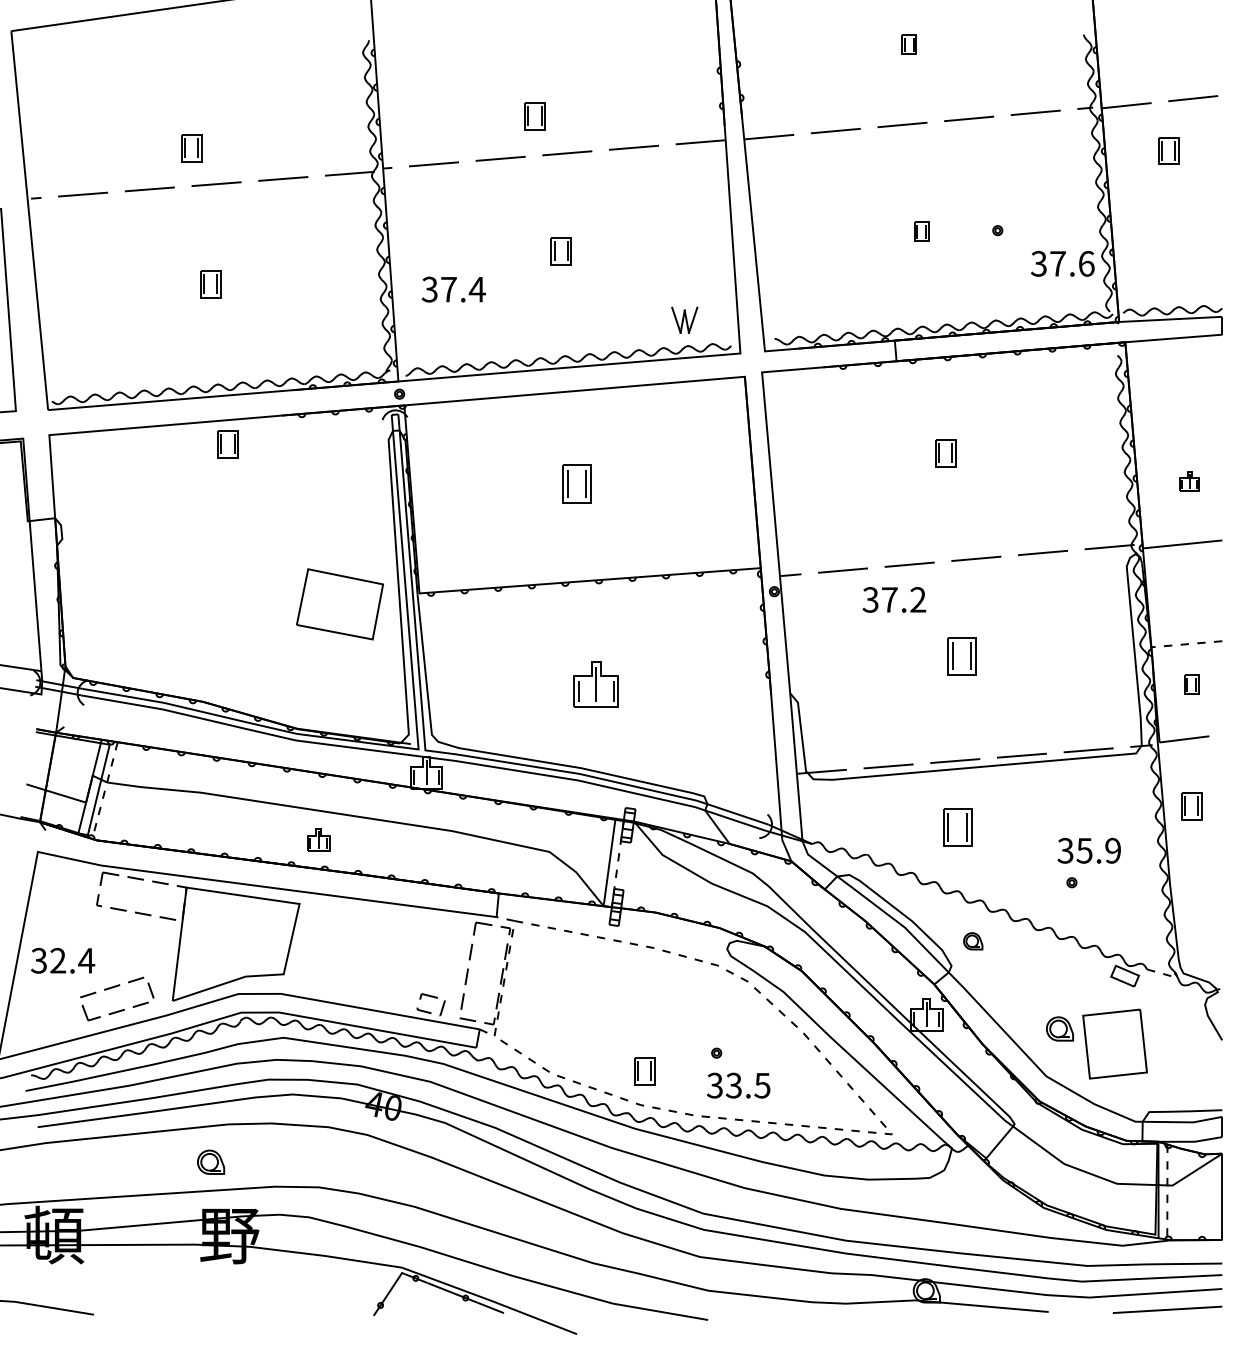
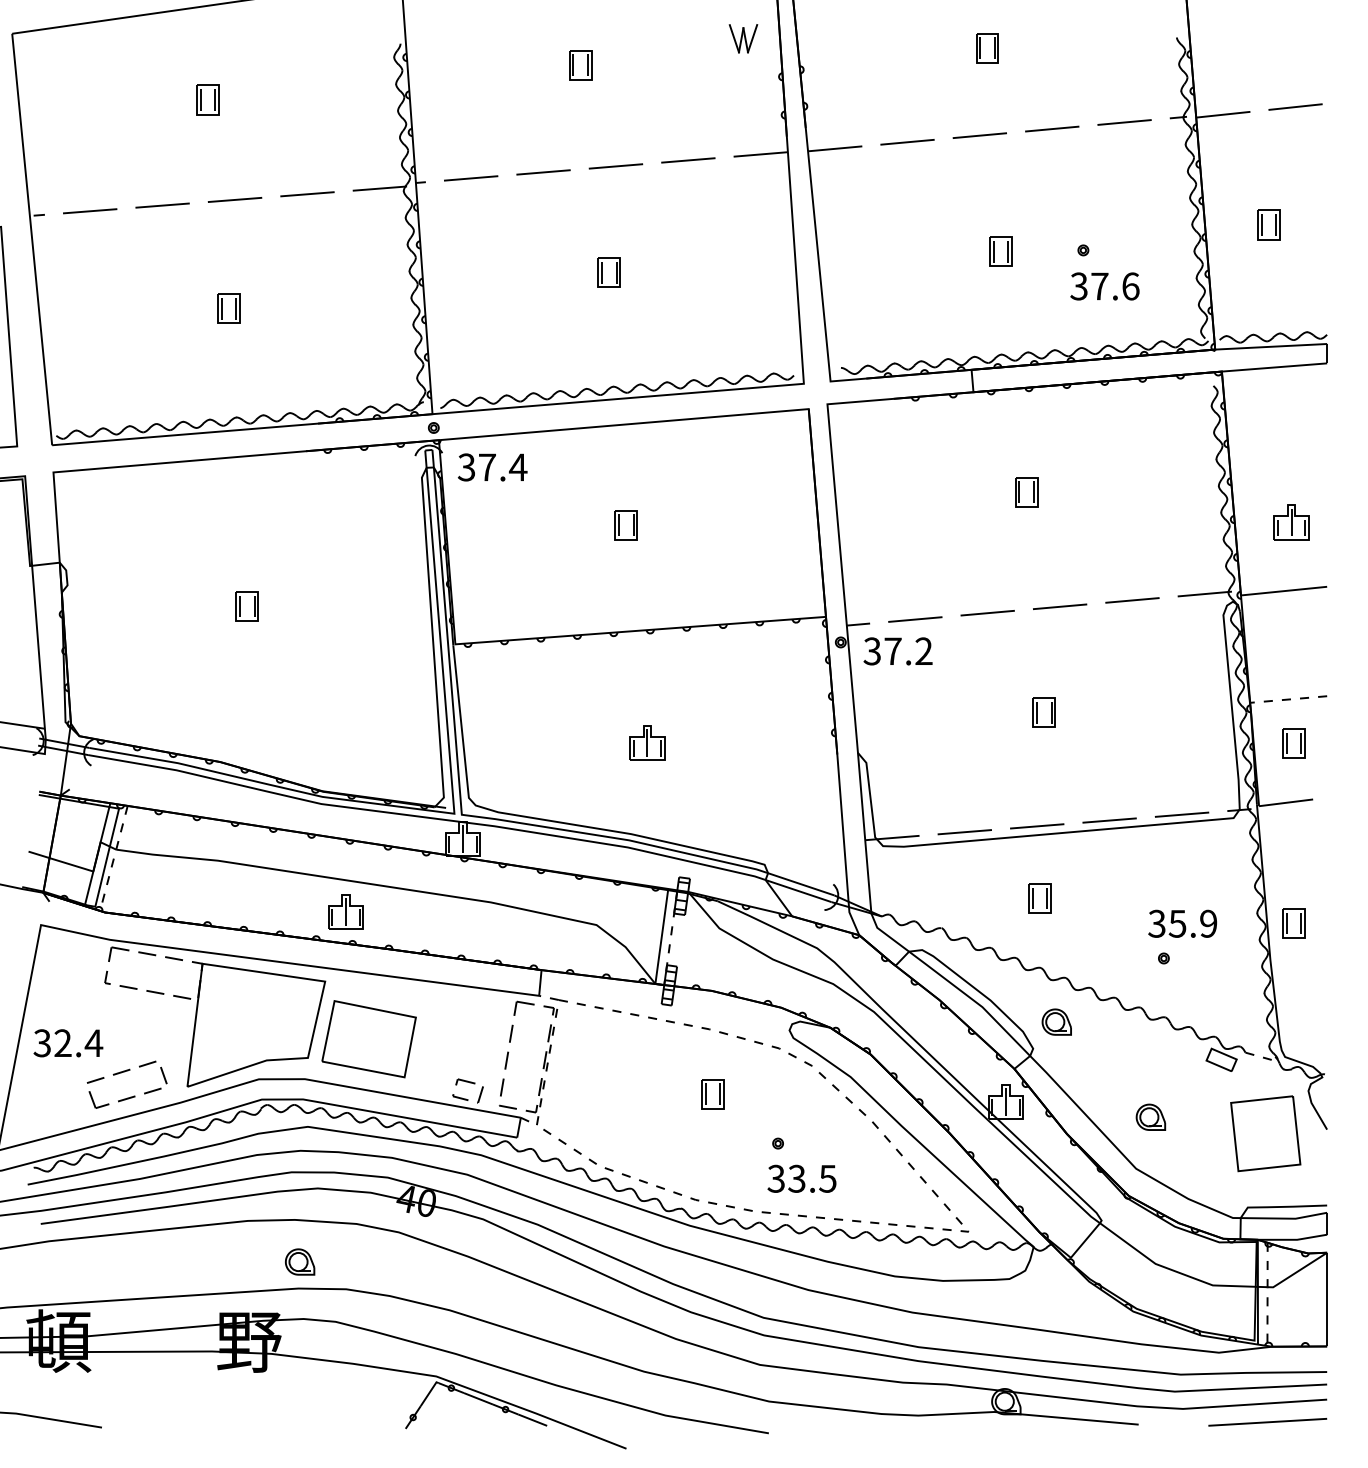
part: (909, 44) -> (987, 48), size x1.43
part: (534, 116) -> (580, 65), moved
part: (191, 147) -> (207, 99), moved
part: (1168, 150) -> (1268, 224), moved
part: (921, 231) -> (1000, 251), size x1.43
text: (1062, 263) -> (1104, 286), moved
text: (453, 289) -> (492, 467), moved
part: (684, 320) -> (743, 38), moved
part: (227, 444) -> (246, 606), moved
part: (1189, 481) -> (1291, 522), size x1.67
part: (576, 483) -> (625, 525), size x0.71
text: (893, 600) -> (897, 651), moved
part: (339, 604) -> (368, 1039), moved
part: (961, 656) -> (1043, 712), size x0.71
part: (596, 683) -> (647, 742), size x0.71
part: (1191, 684) -> (1293, 743), size x1.43
part: (1191, 806) -> (1293, 923), moved
part: (957, 827) -> (1039, 898), size x0.71
part: (318, 839) -> (345, 911), size x1.43
part: (973, 940) -> (1056, 1021), size x1.43
part: (1114, 1043) -> (1265, 1133), moved
part: (644, 1071) -> (712, 1094), moved
part: (211, 1161) -> (300, 1261), moved

